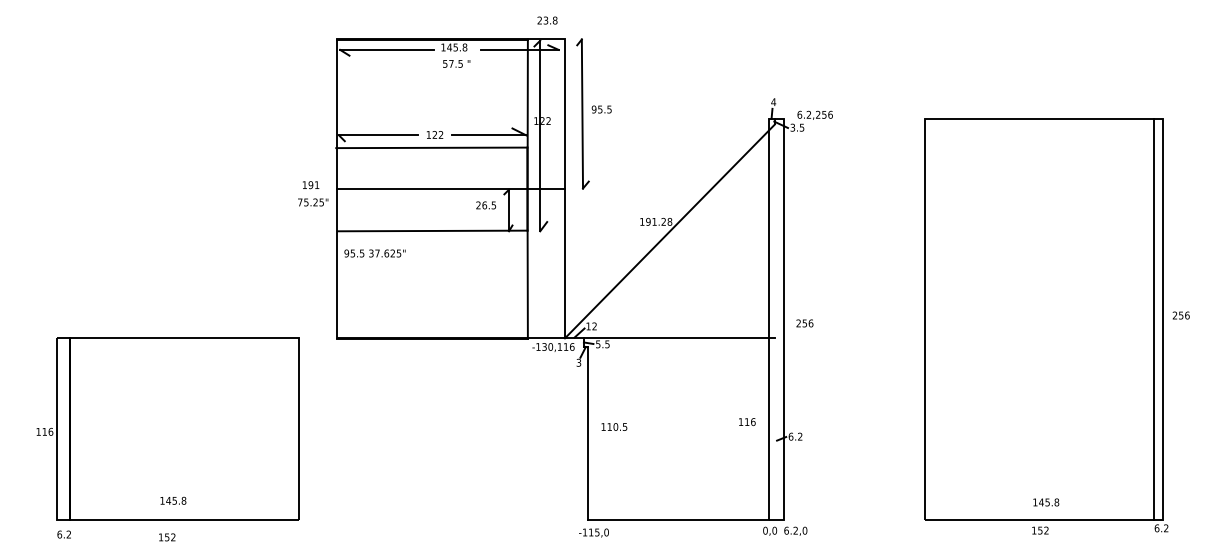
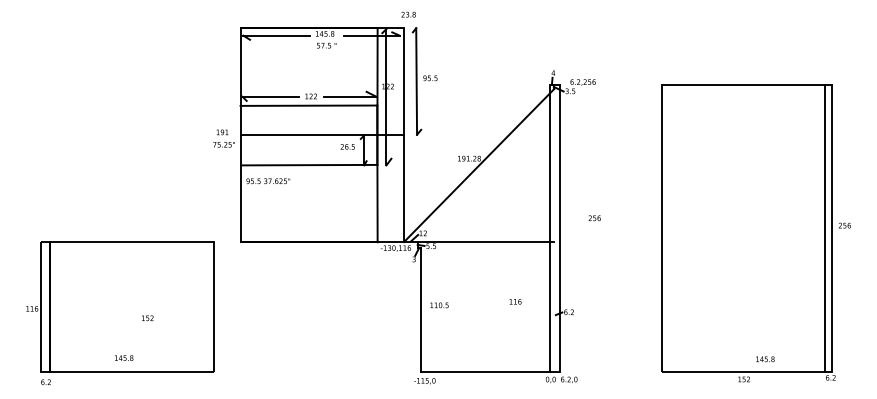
text: (547, 20) -> (408, 14), moved
text: (804, 323) -> (594, 218), moved
text: (747, 421) -> (515, 301), moved
text: (1046, 502) -> (765, 359), moved
text: (166, 537) -> (147, 318), moved

